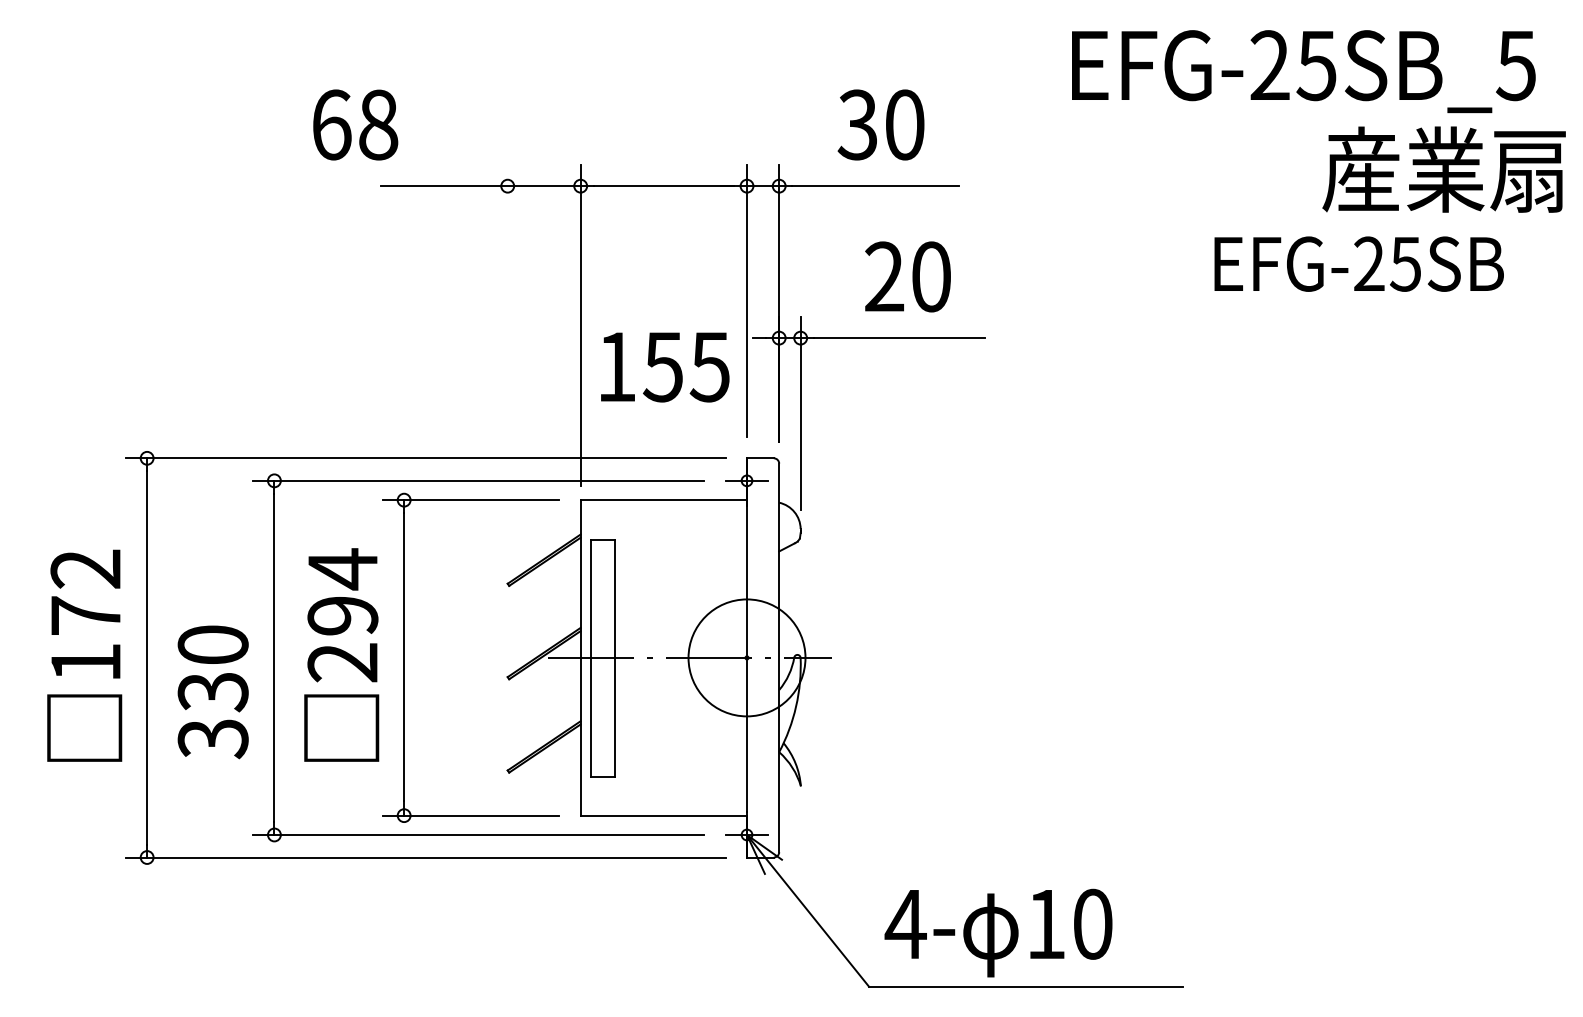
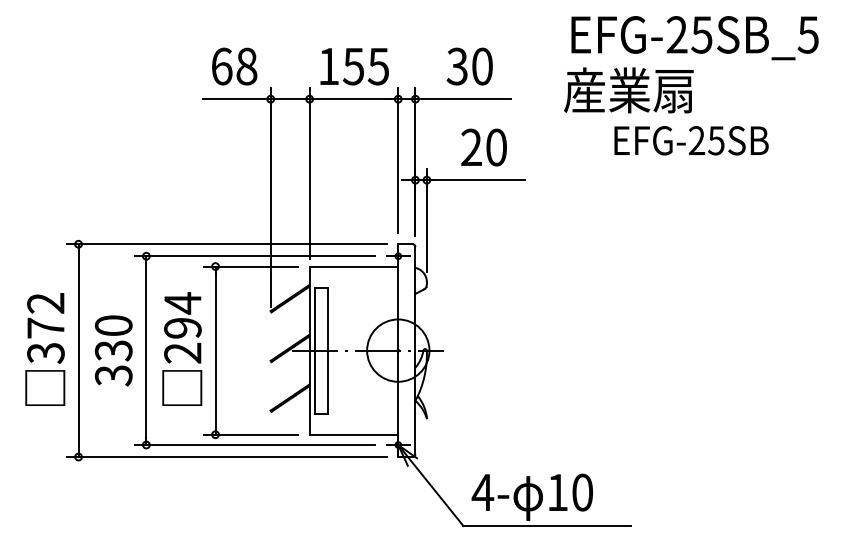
text: (355, 124) -> (234, 66), moved
text: (1443, 169) -> (628, 90), moved
text: (1359, 263) -> (691, 140), moved
text: (664, 366) -> (354, 66), moved
line: (507, 368) -> (270, 196), added
text: (85, 663) -> (45, 353), 172 -> 372
text: (212, 691) -> (113, 350), moved

